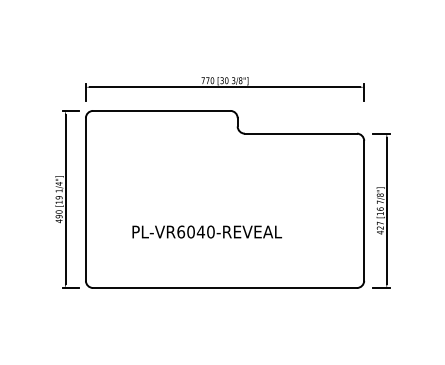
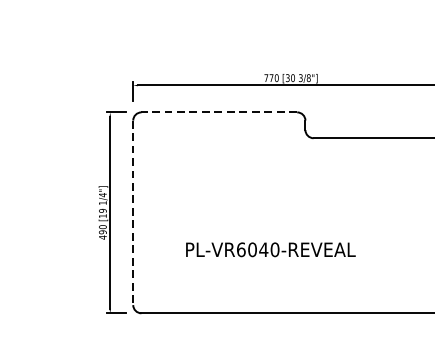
line: (161, 110) -> (219, 111), solid -> dashed
line: (85, 199) -> (132, 212), solid -> dashed

